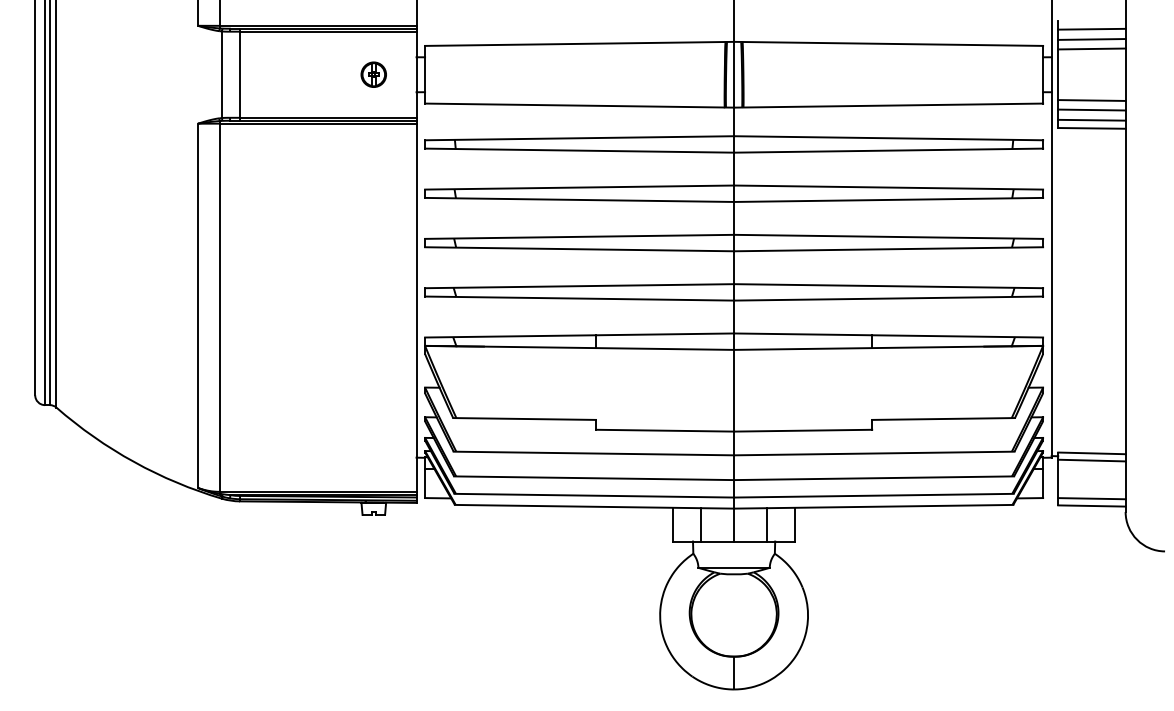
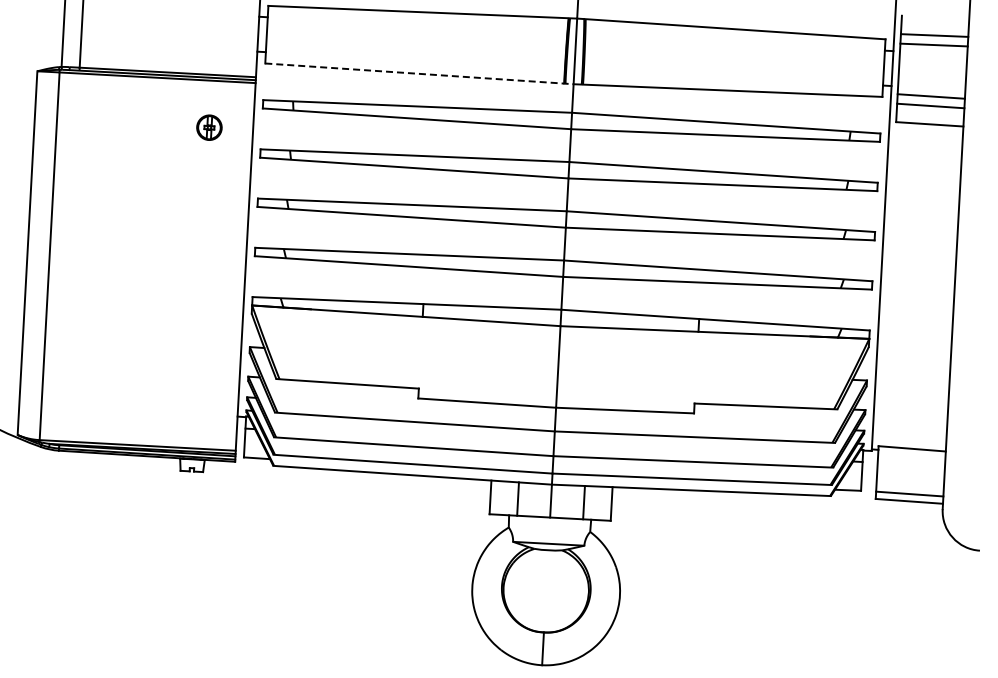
line: (1091, 28) -> (934, 24), removed
part: (373, 74) -> (209, 127), moved
line: (579, 105) -> (419, 73), solid -> dashed
line: (1091, 119) -> (929, 115), removed
line: (1091, 460) -> (911, 455), removed

